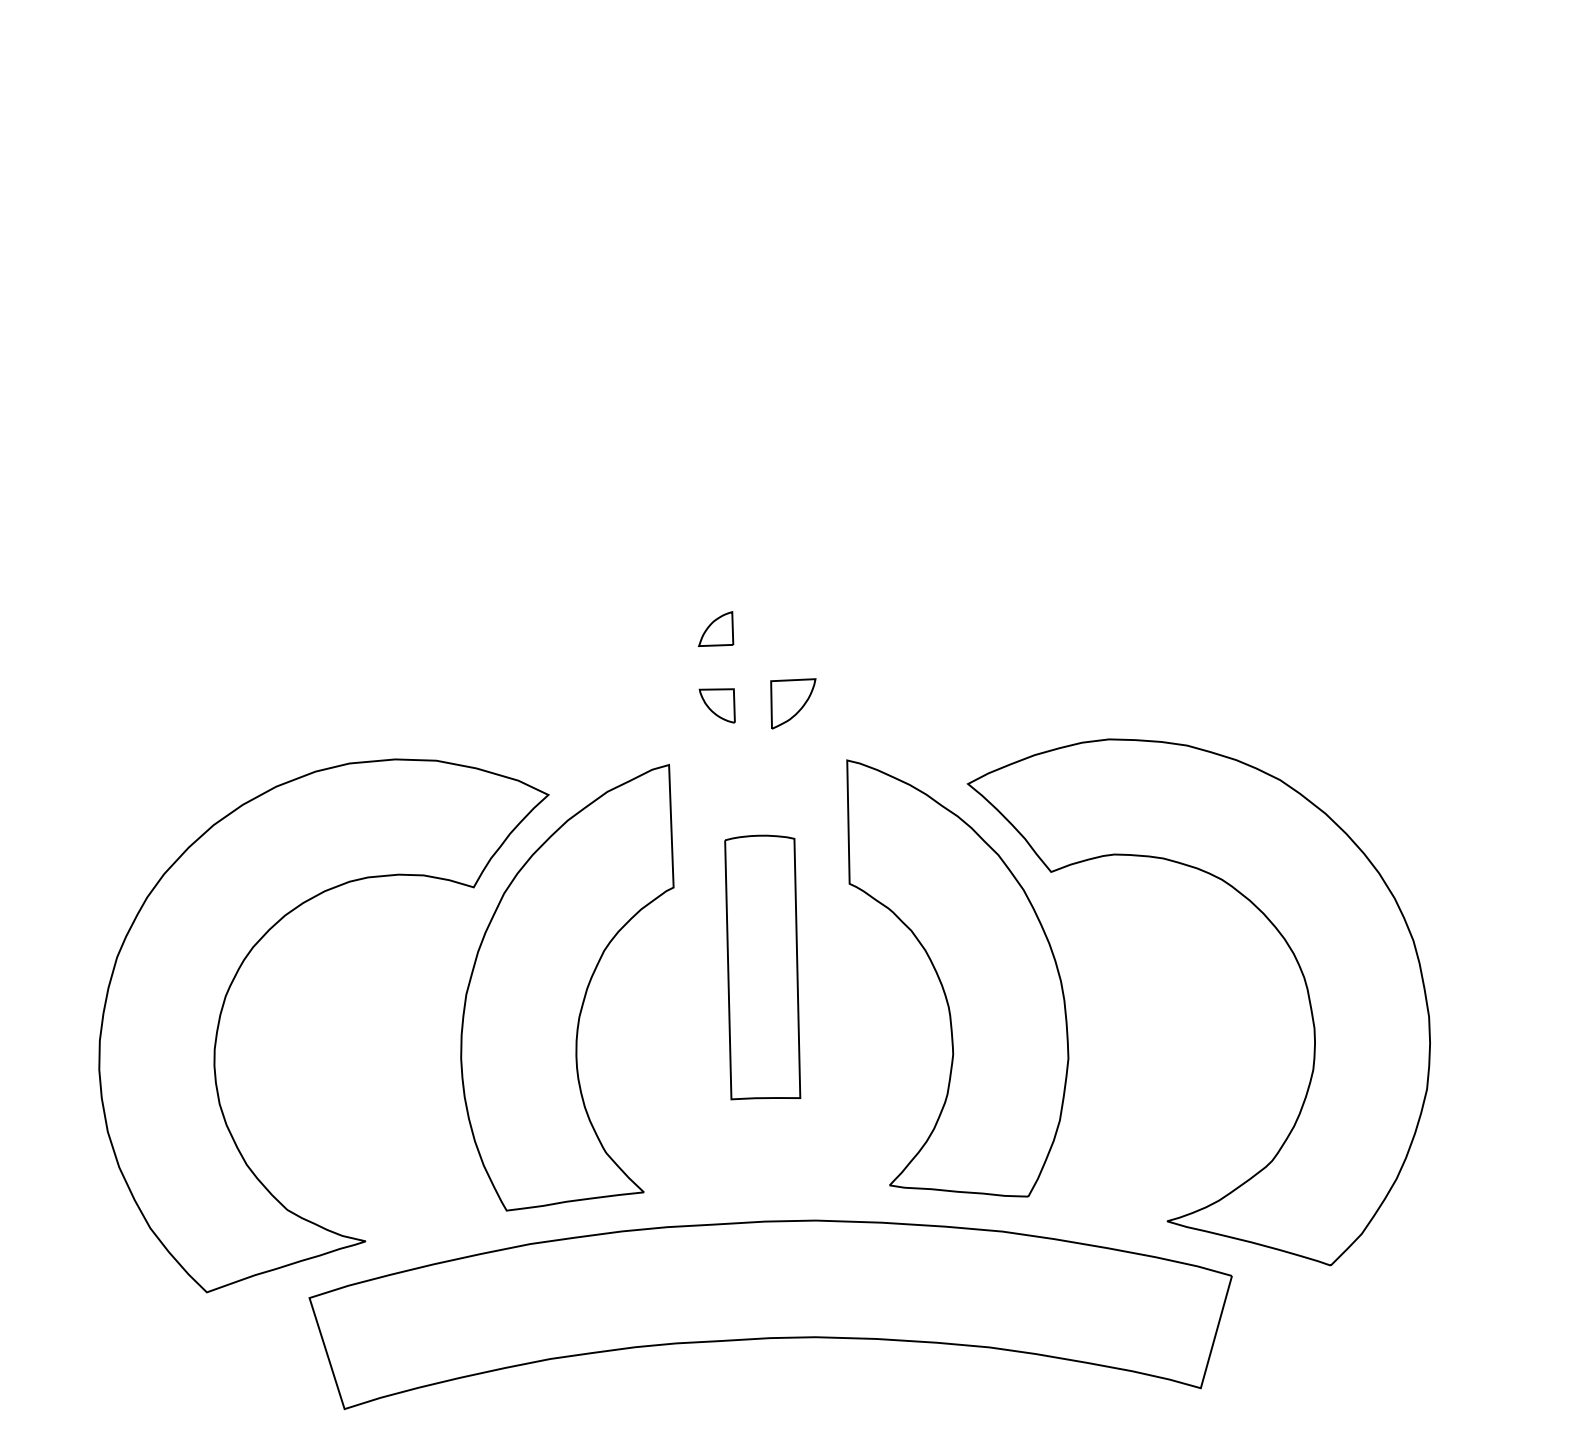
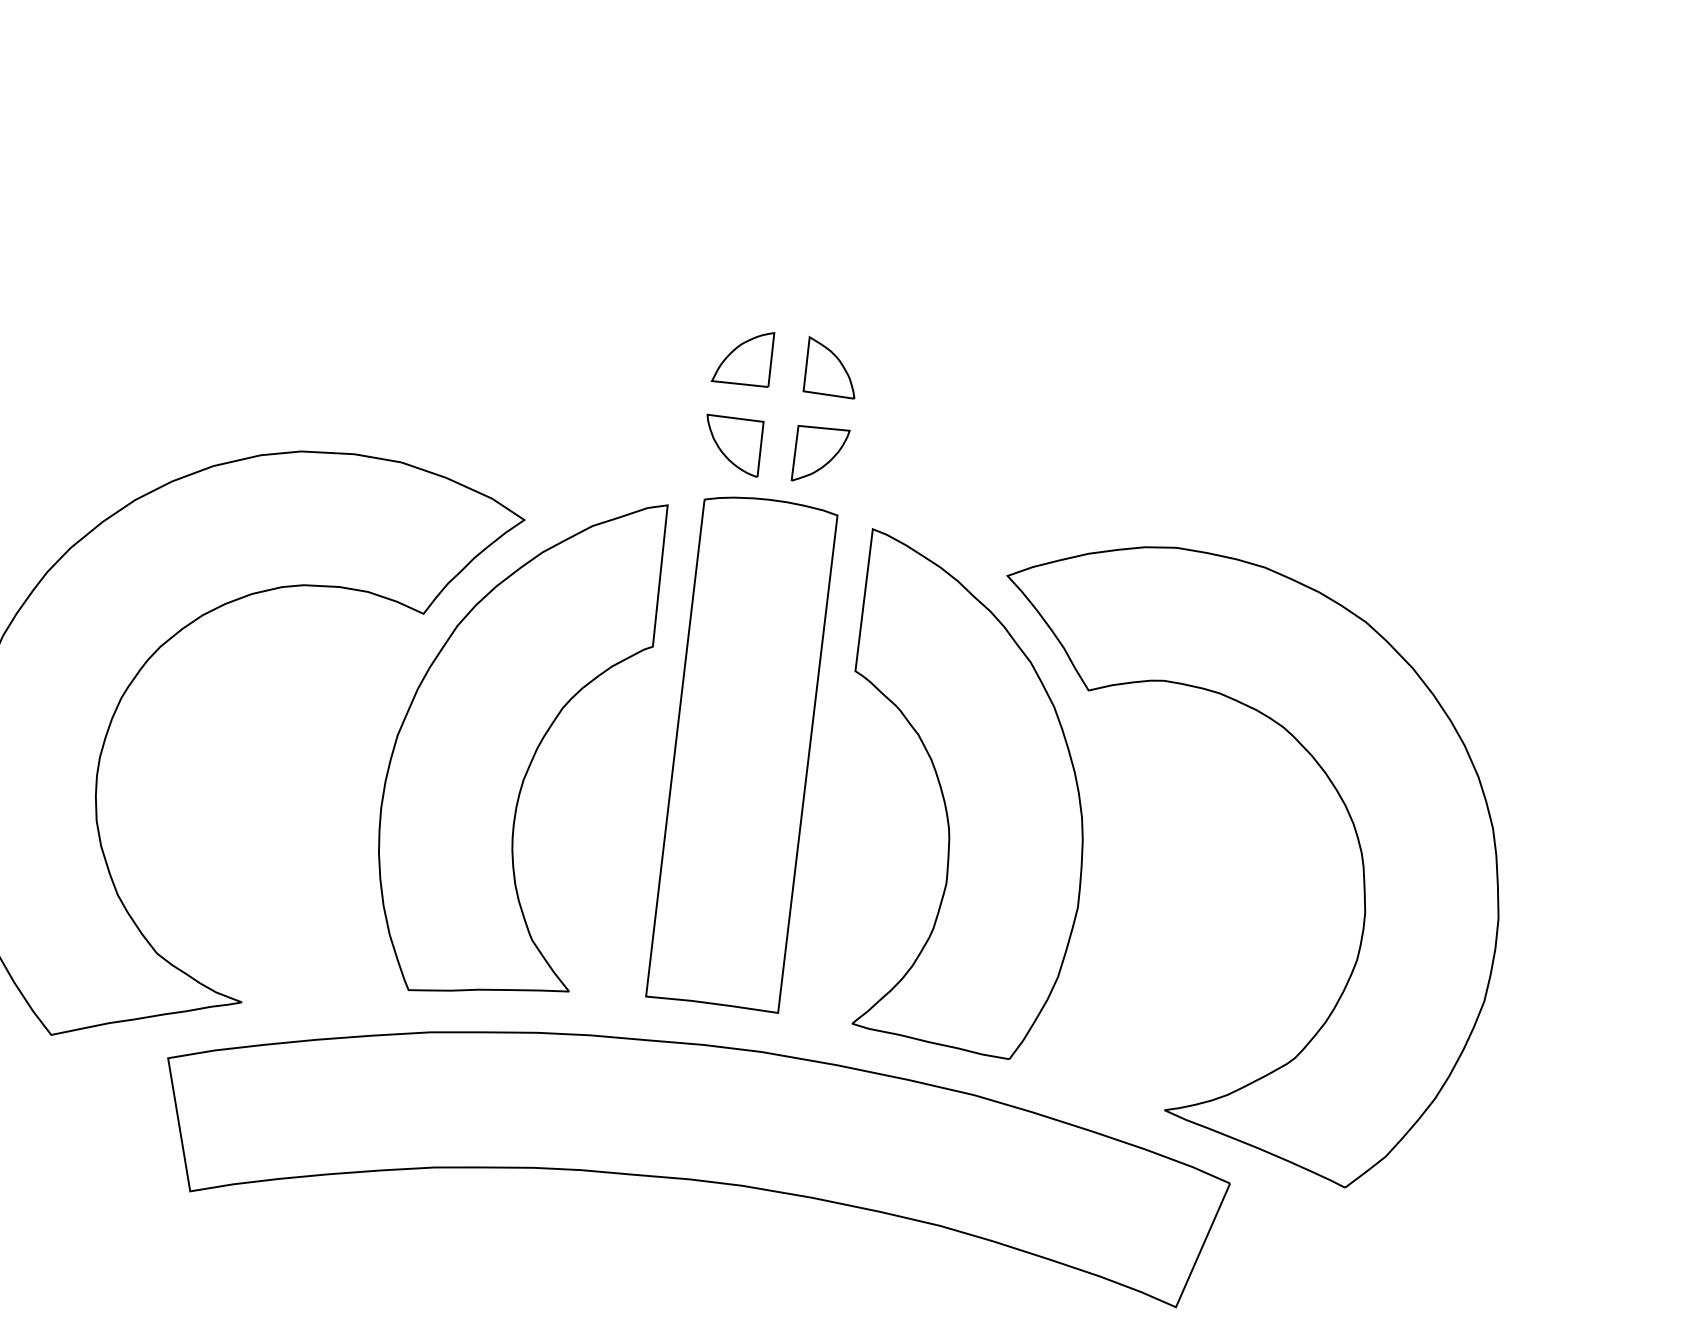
part: (792, 627) -> (831, 367), added
part: (715, 628) -> (743, 356), size x1.43
part: (717, 705) -> (732, 444), size x1.43
part: (762, 967) -> (741, 752), size x1.67

